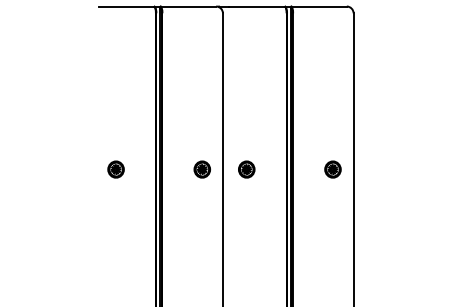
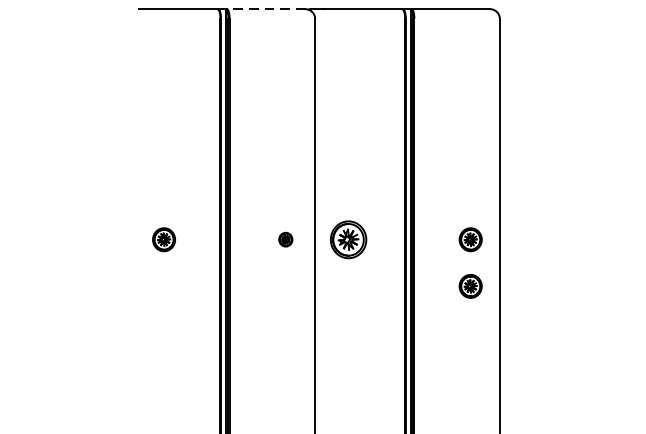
line: (188, 6) -> (266, 9), solid -> dashed
part: (201, 169) -> (284, 239), size x0.6
part: (246, 169) -> (348, 239), size x1.6
part: (332, 202) -> (470, 286), added

